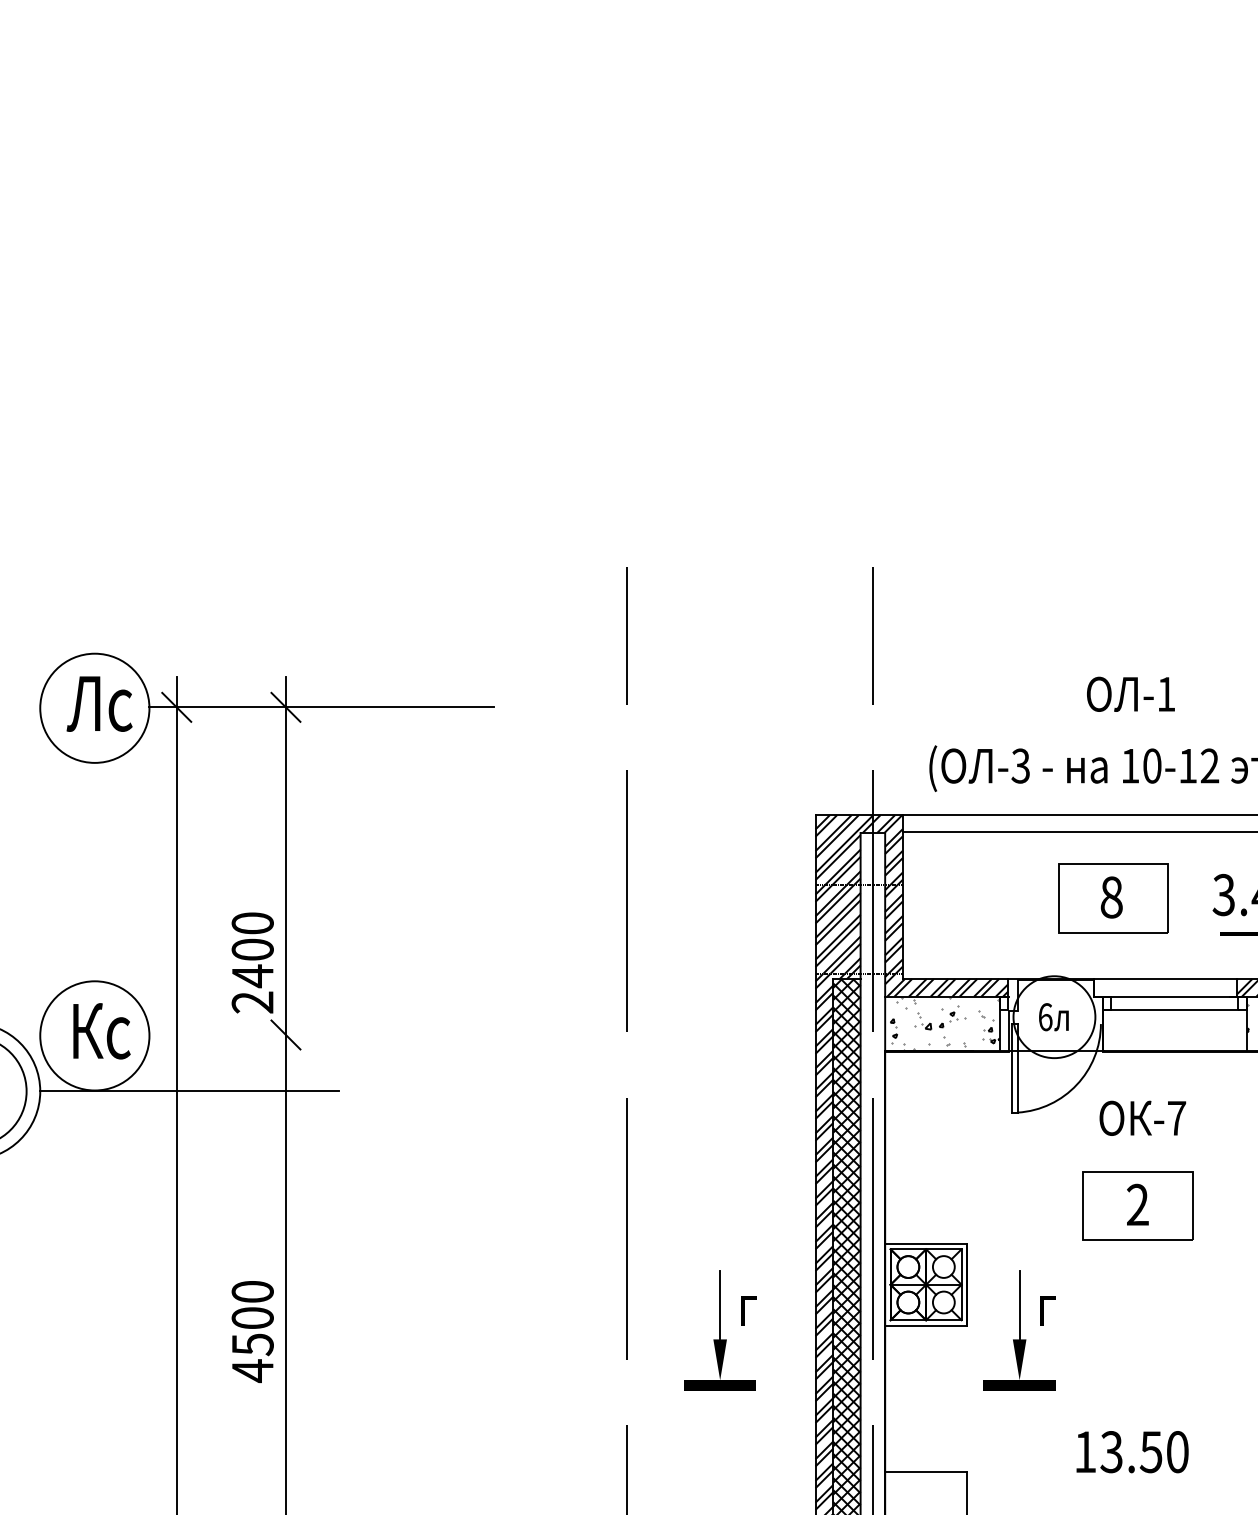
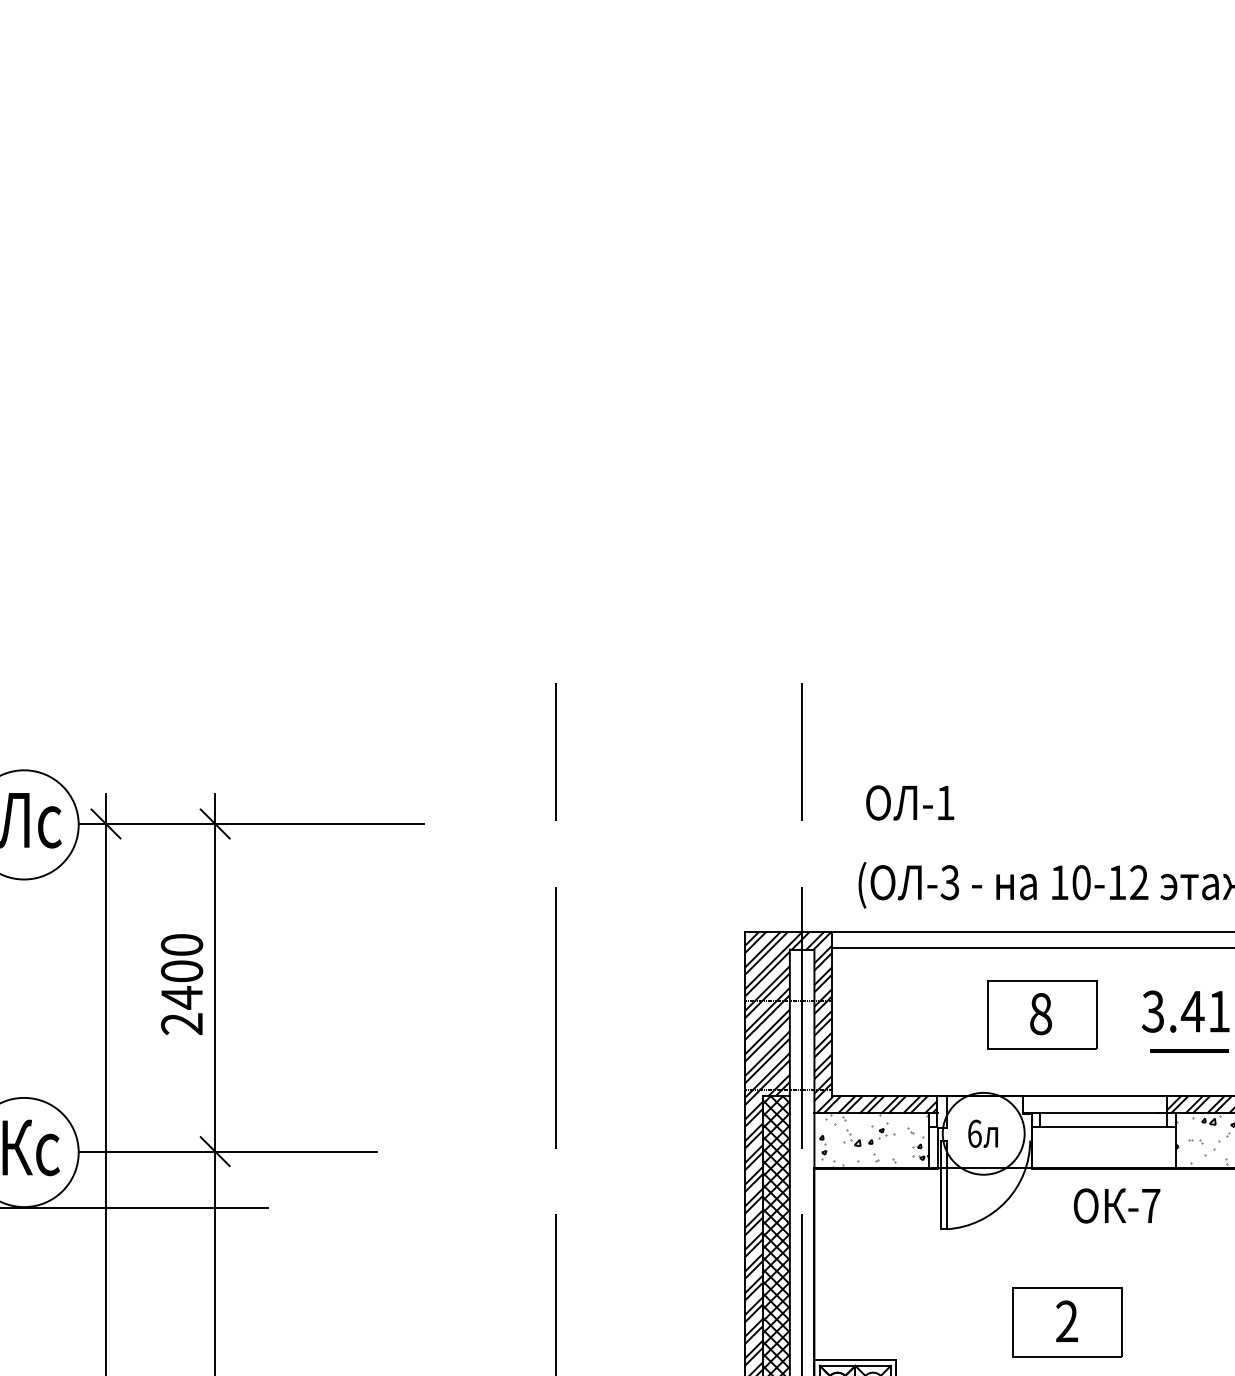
text: (1130, 693) -> (909, 802), moved
text: (252, 962) -> (181, 984), moved
line: (298, 1034) -> (227, 1151), added
text: (1142, 1117) -> (1116, 1205), moved

